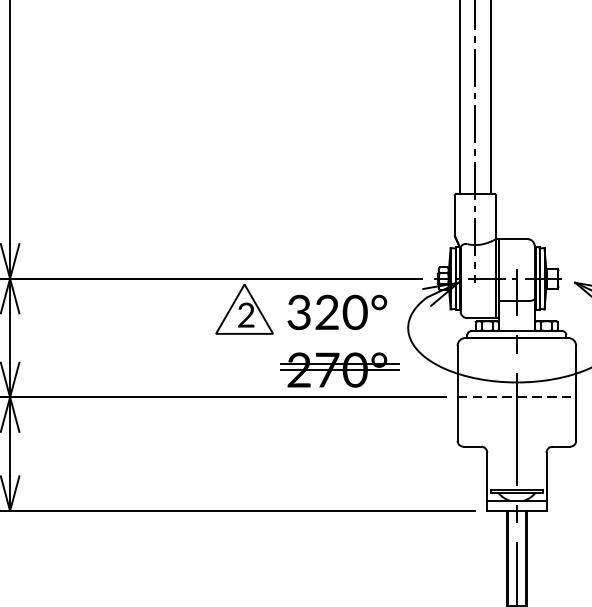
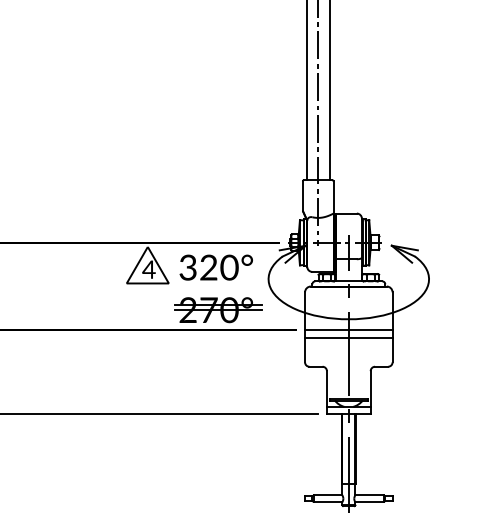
text: (245, 314) -> (148, 269), 2 -> 4
line: (516, 397) -> (348, 330), dashed -> solid
line: (516, 407) -> (348, 337), added

